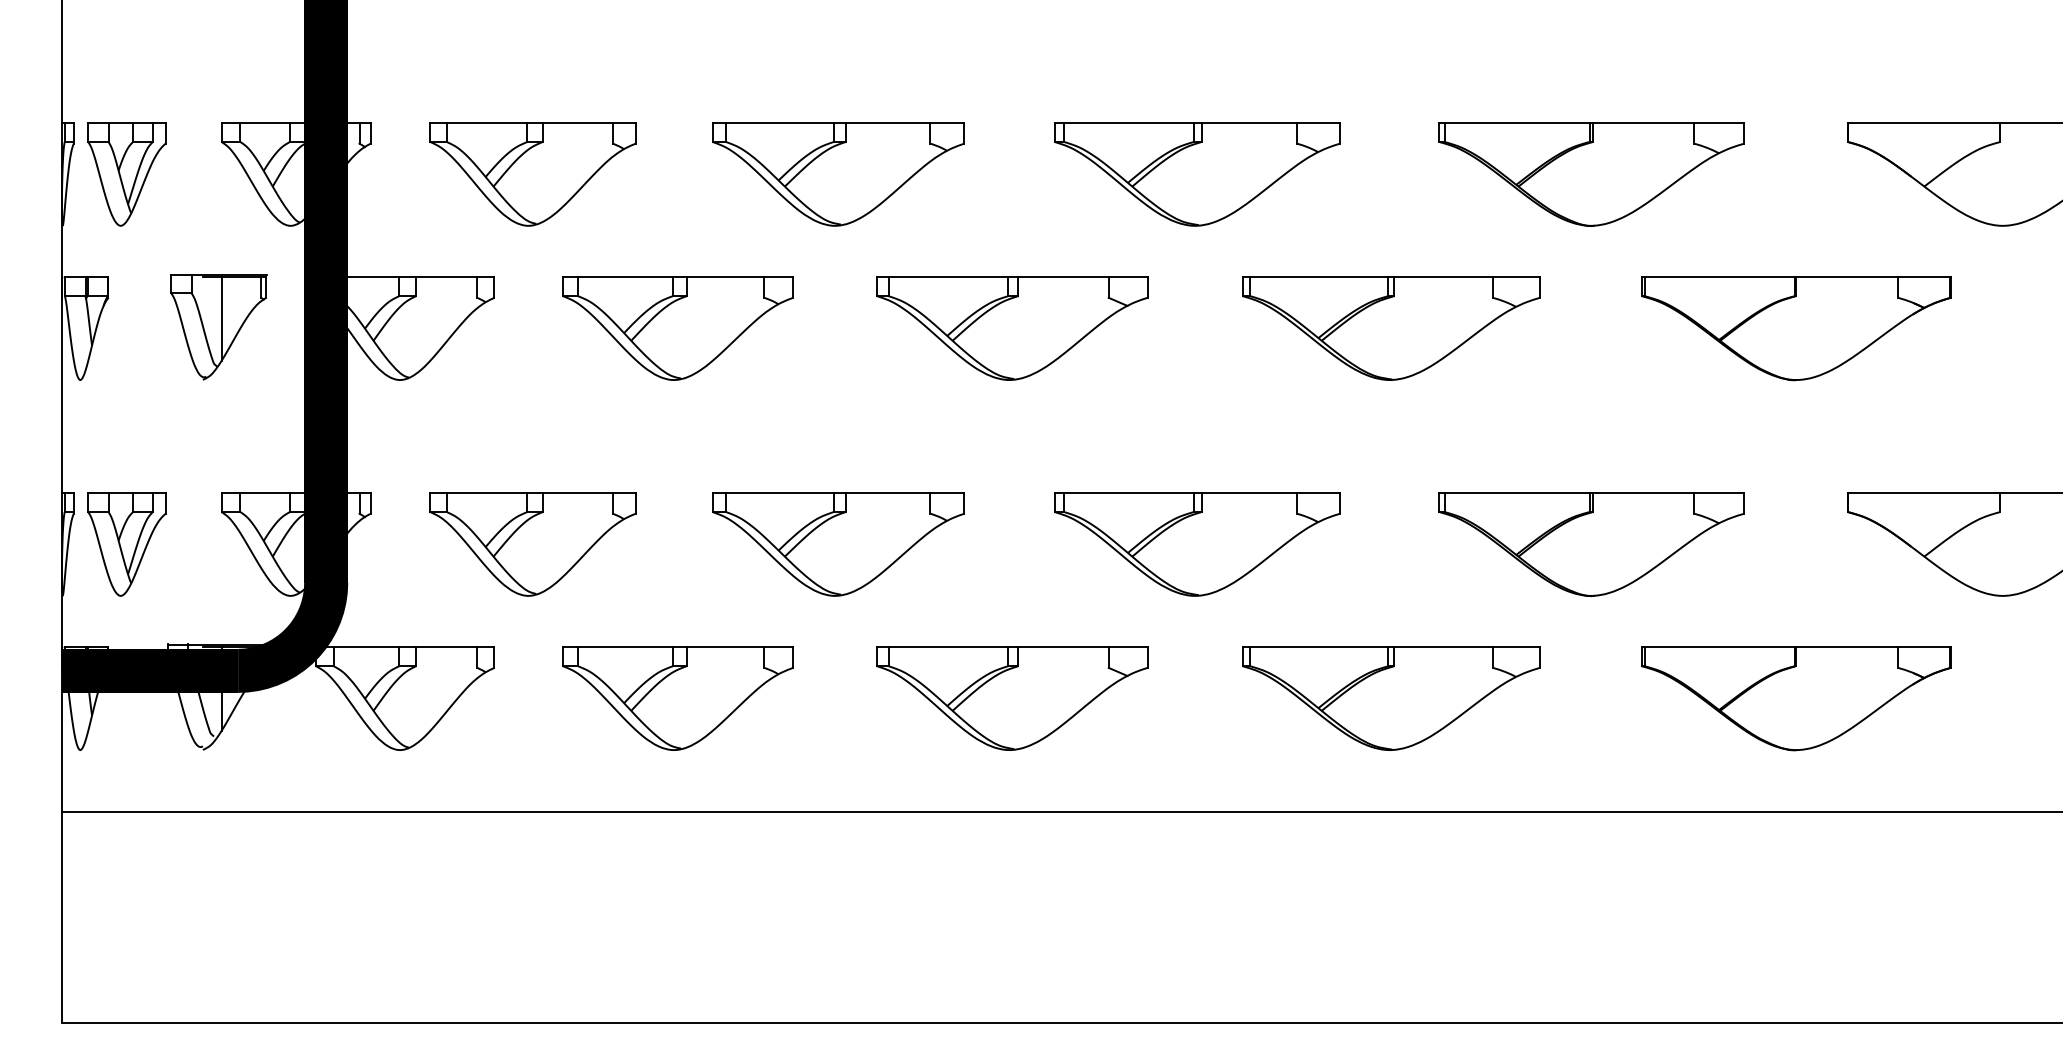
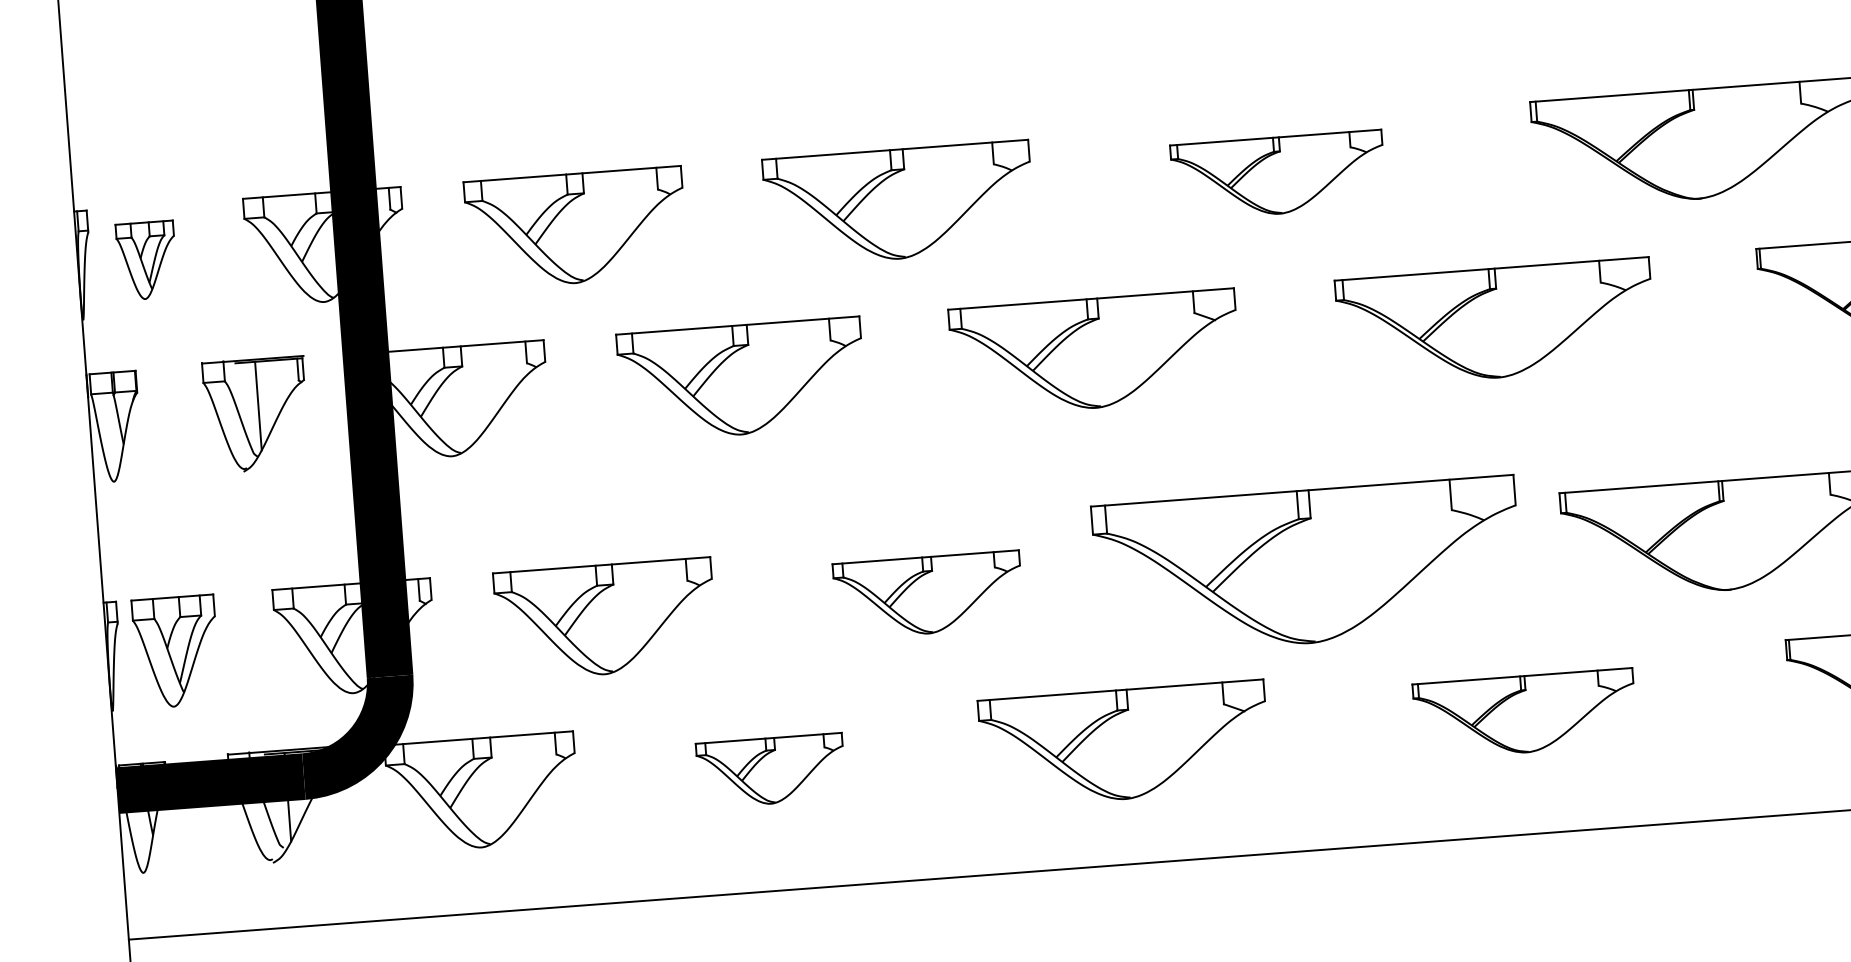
part: (126, 174) -> (146, 260), size x0.7
part: (1197, 174) -> (1278, 175), size x0.7
part: (838, 544) -> (928, 595), size x0.7
part: (1197, 544) -> (1307, 566), size x1.4
part: (677, 698) -> (770, 770), size x0.6
part: (1391, 698) -> (1525, 714), size x0.7

